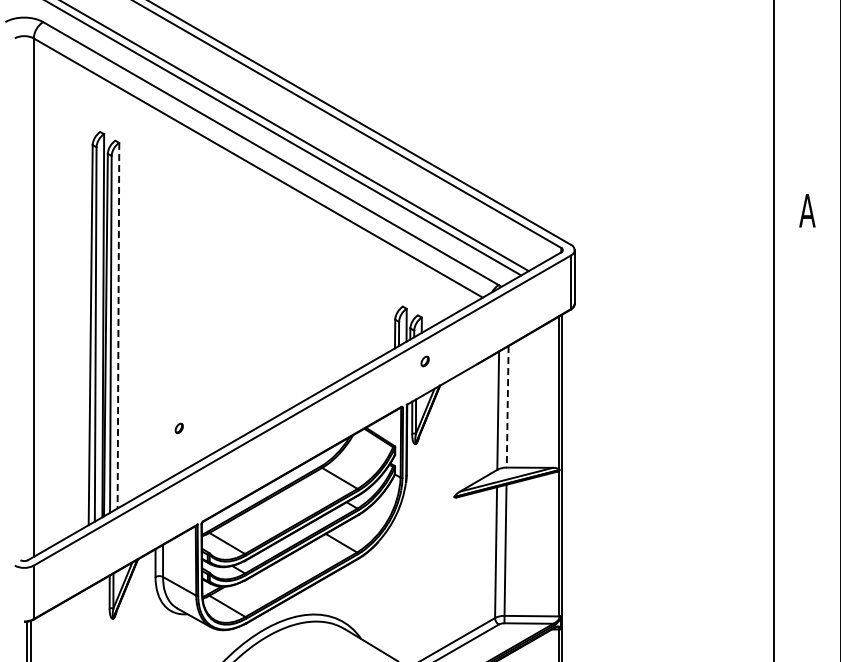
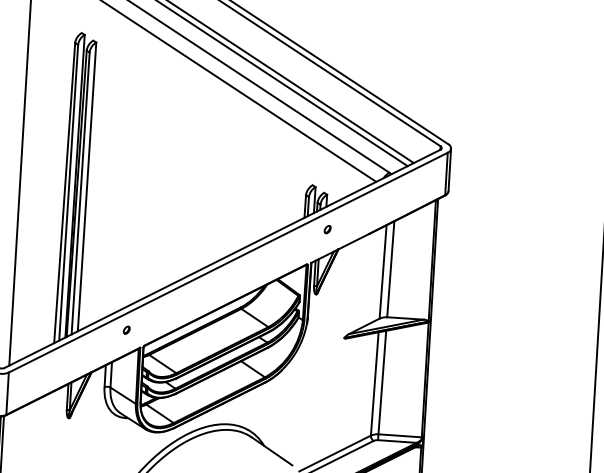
line: (118, 325) -> (87, 186), dashed -> solid
line: (507, 406) -> (390, 269), dashed -> solid
part: (178, 427) -> (126, 329), moved

